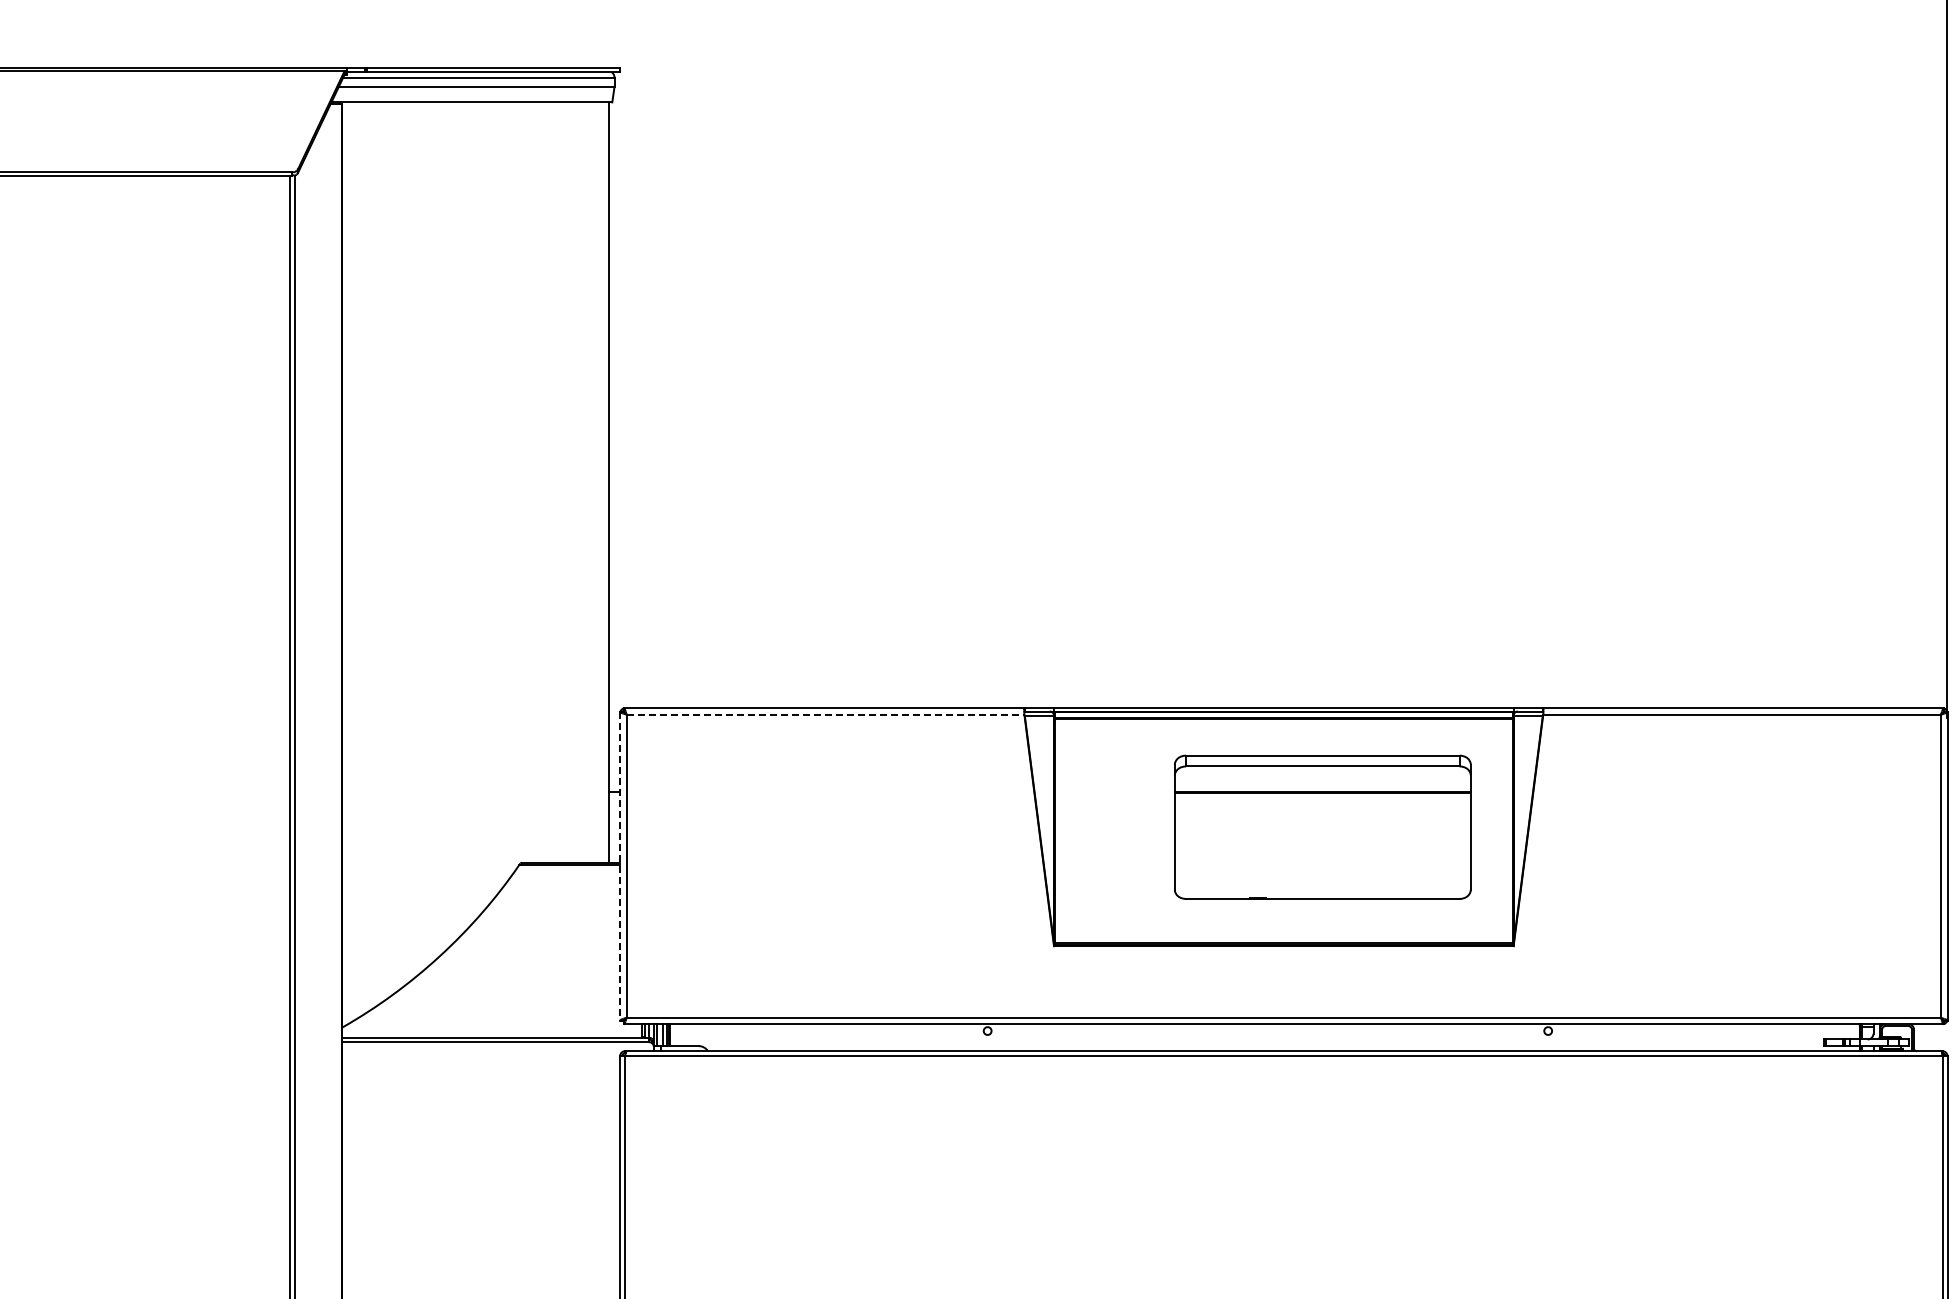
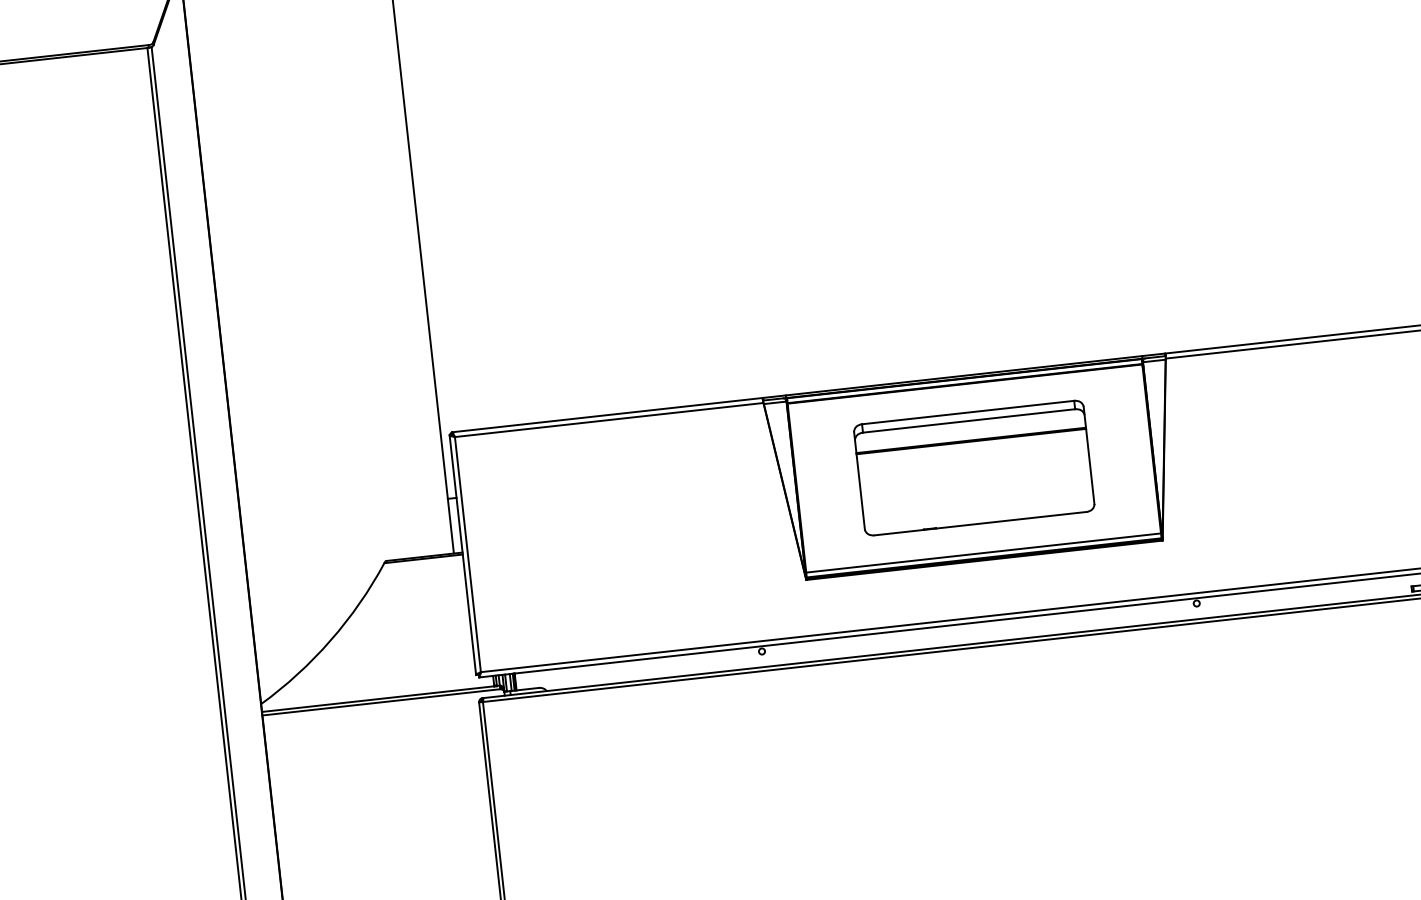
line: (825, 714) -> (609, 419), dashed -> solid
part: (1322, 826) -> (973, 467), moved
line: (620, 866) -> (463, 555), dashed -> solid
line: (1283, 936) -> (983, 552), added

